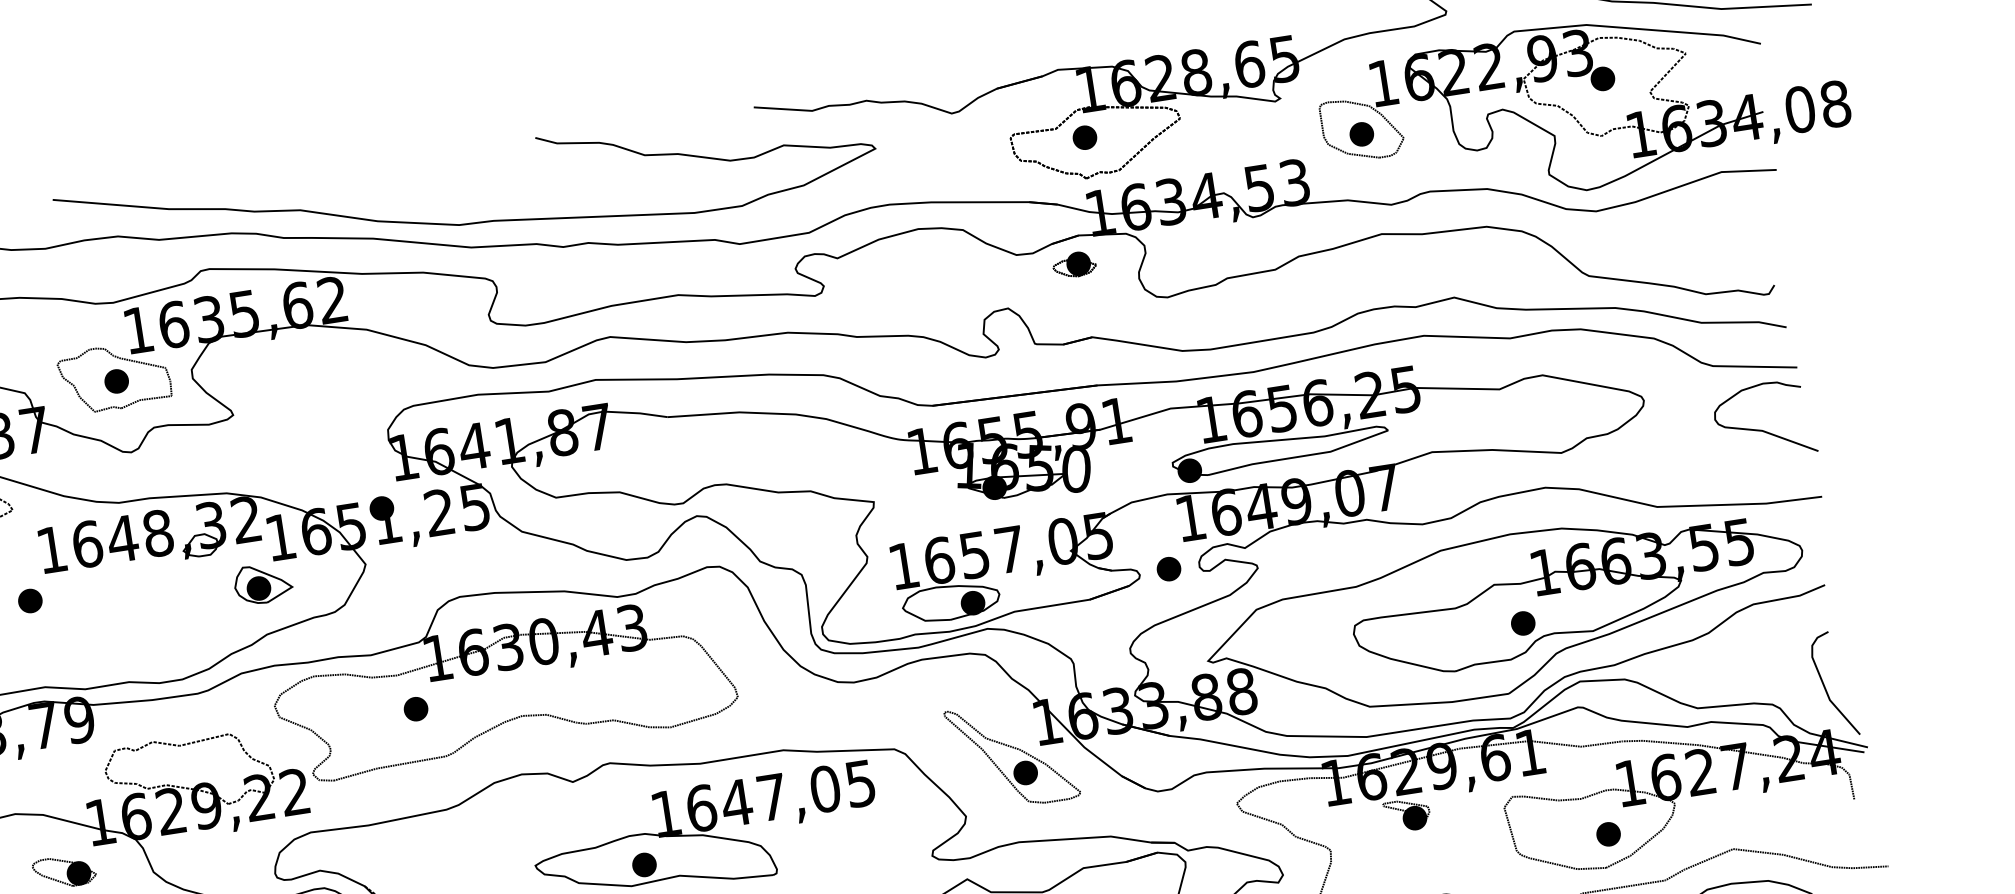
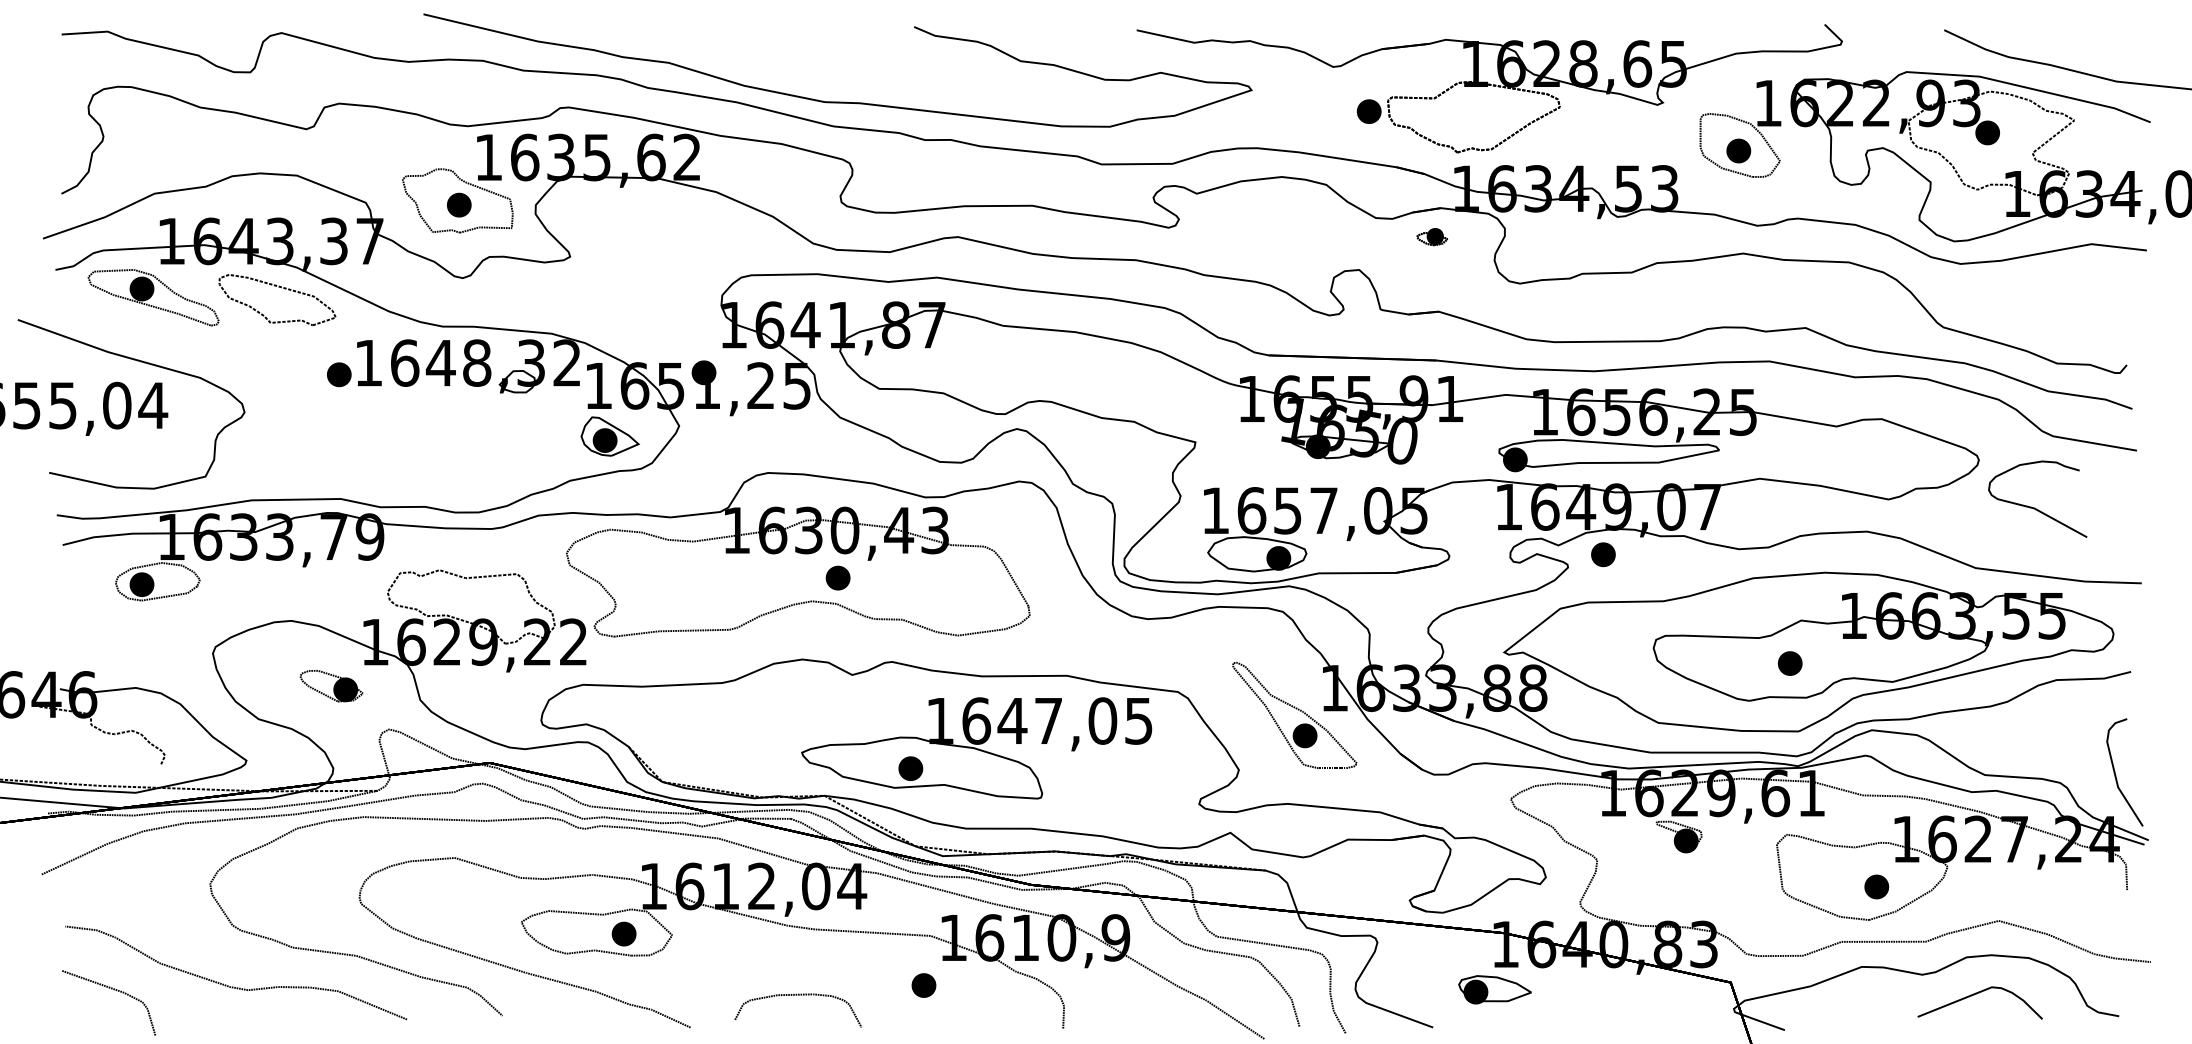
part: (1084, 137) -> (1368, 111), moved
part: (1074, 264) -> (1432, 236), size x0.7
curve: (1762, 429) -> (2034, 507), moved
part: (1169, 568) -> (1603, 554), moved
part: (262, 583) -> (609, 436), moved
part: (30, 600) -> (339, 374), moved
part: (1522, 623) -> (1789, 663), moved
part: (415, 708) -> (837, 577), moved

